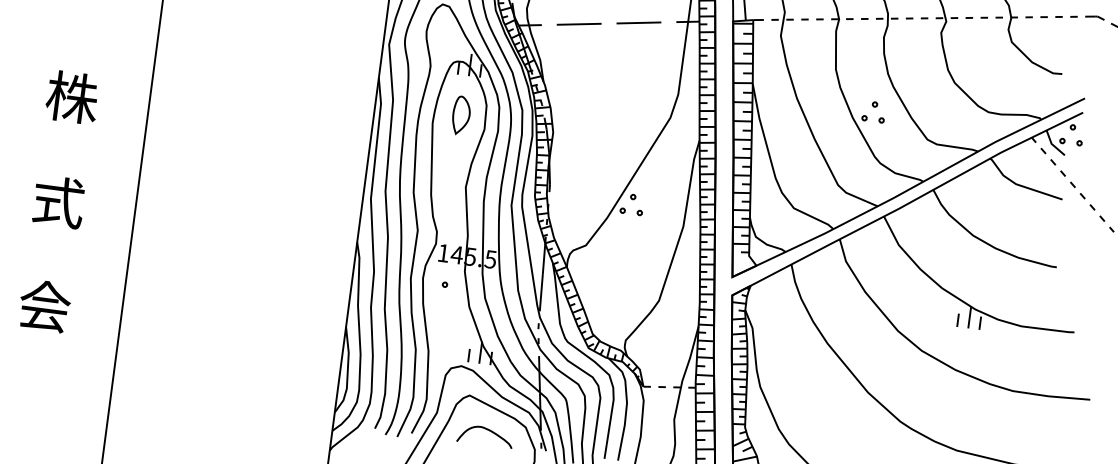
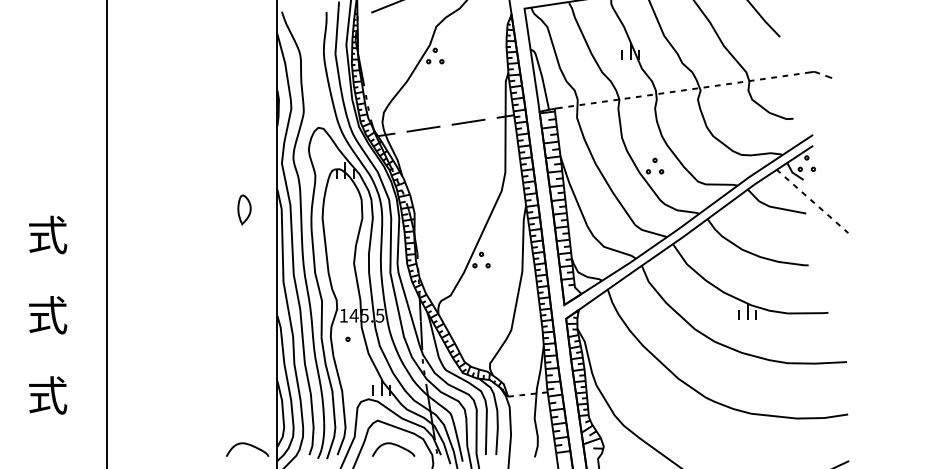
text: (72, 96) -> (47, 234), 株 -> 式
part: (461, 115) -> (244, 209), moved
text: (44, 306) -> (47, 395), 会 -> 式
curve: (296, 405) -> (247, 445), added

